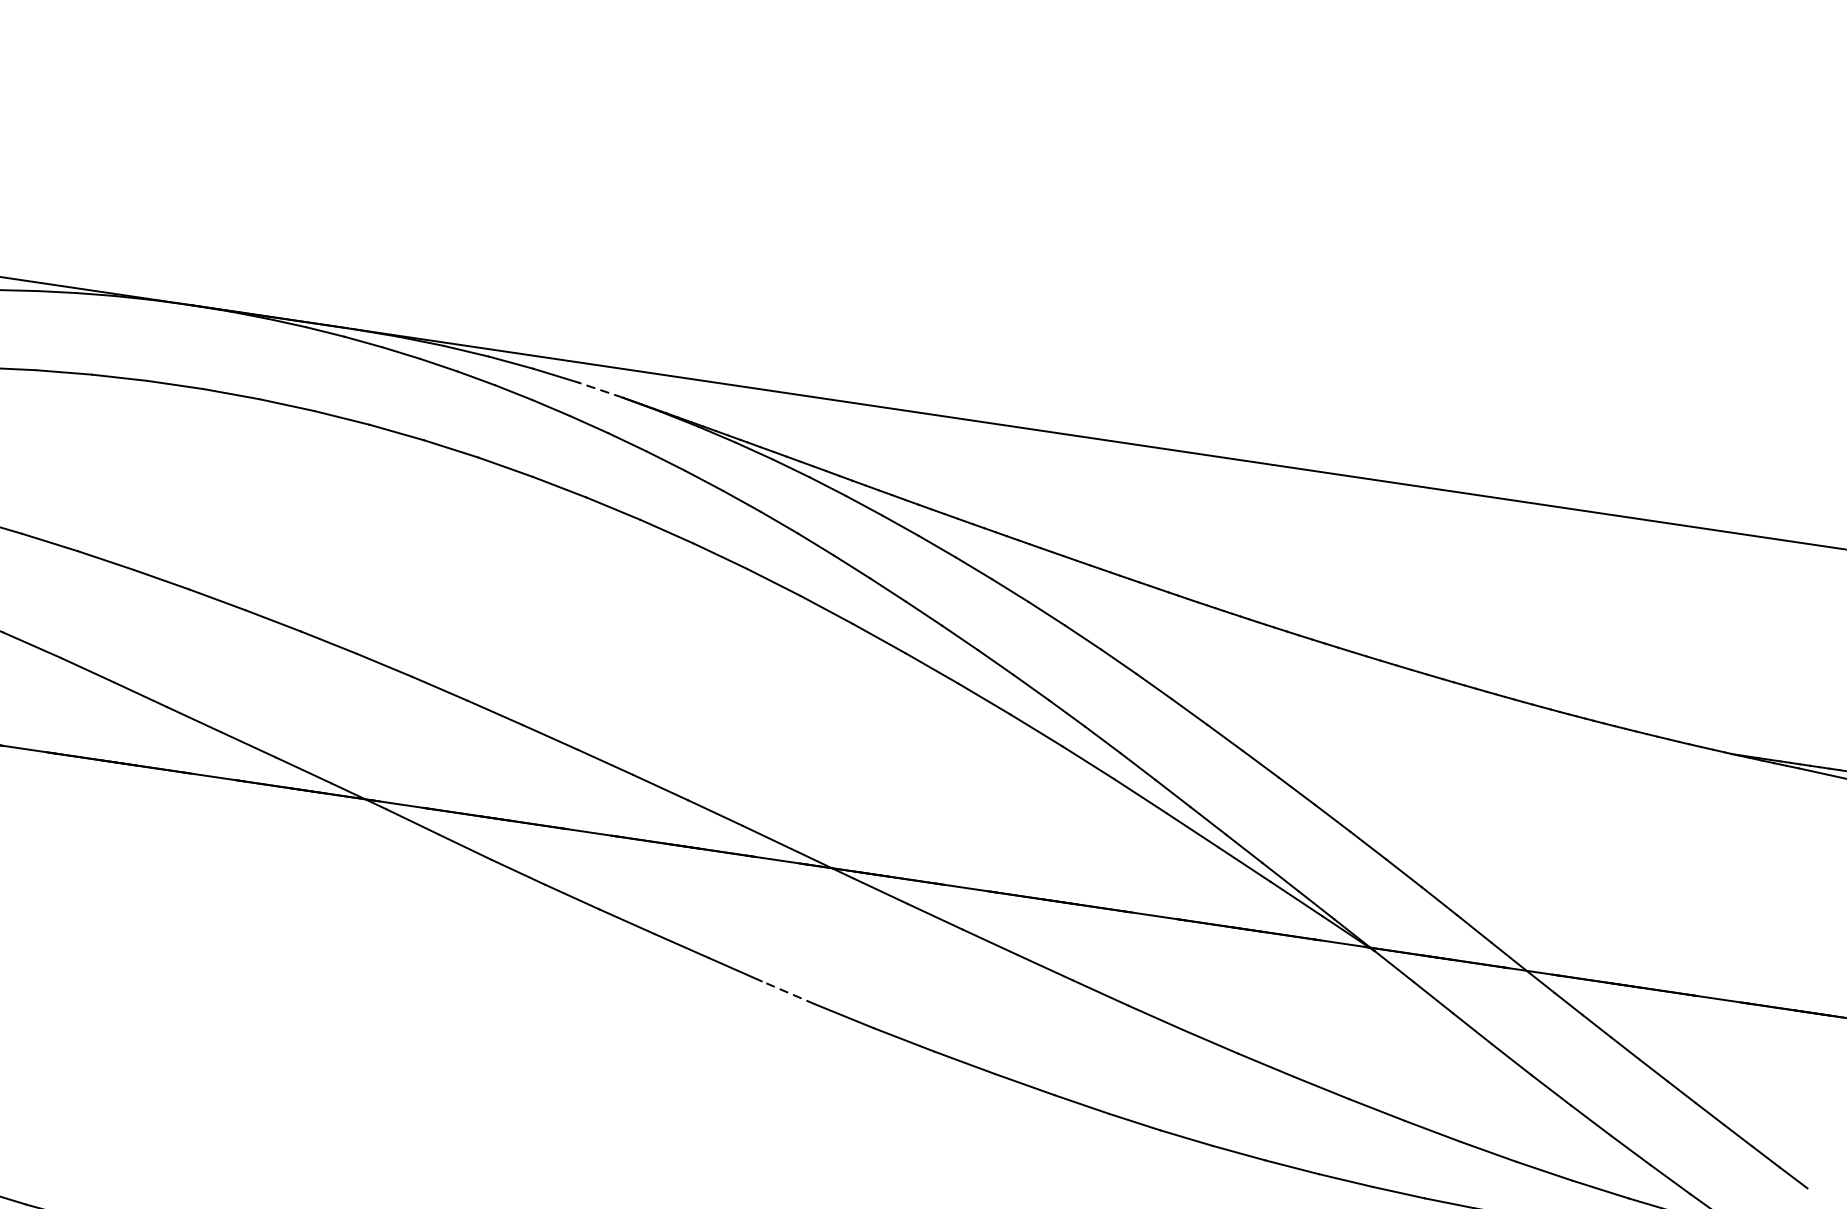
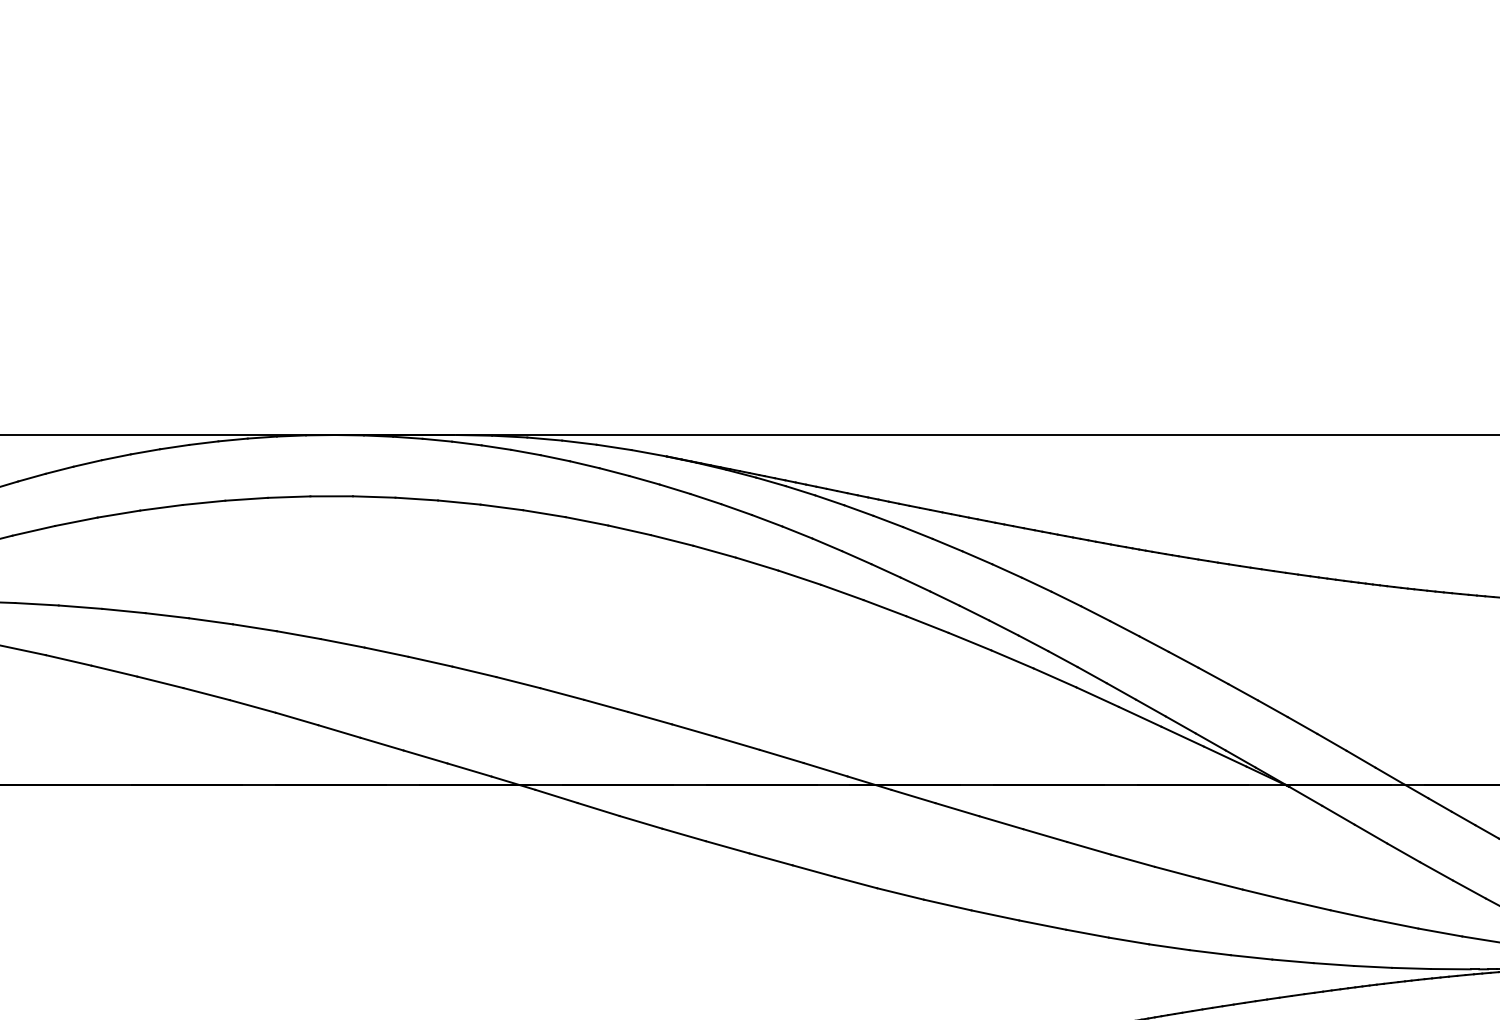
line: (600, 390) -> (649, 453), dashed -> solid
line: (788, 992) -> (856, 882), dashed -> solid

